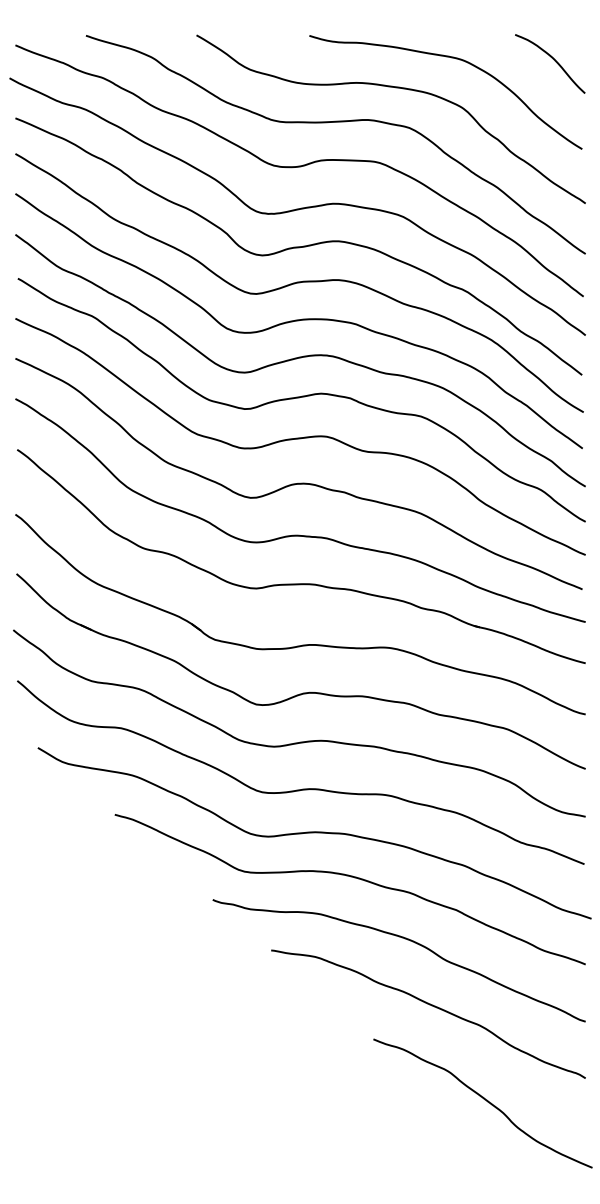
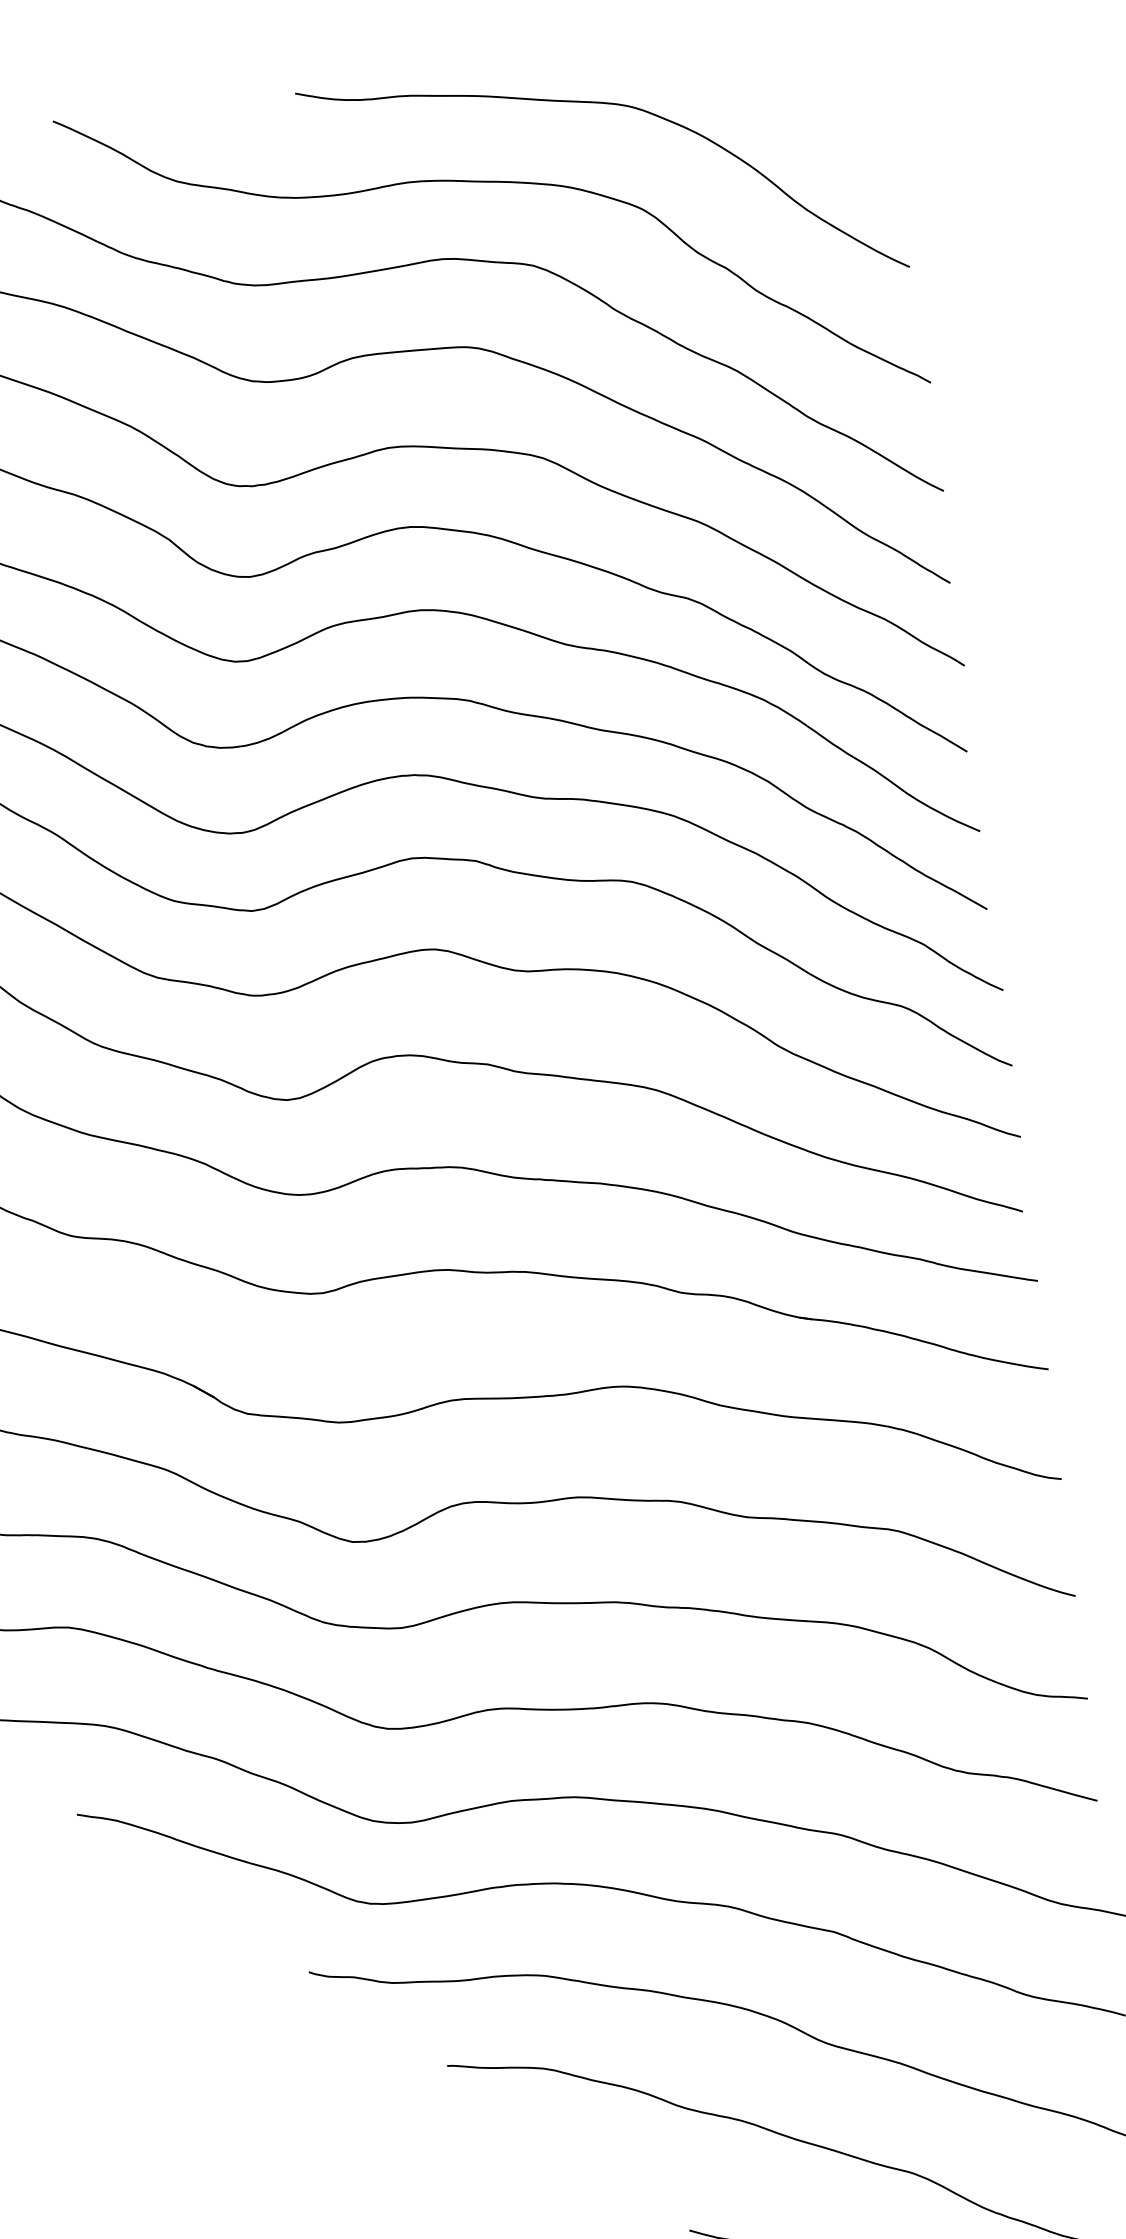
curve: (552, 59) -> (822, 82), removed

